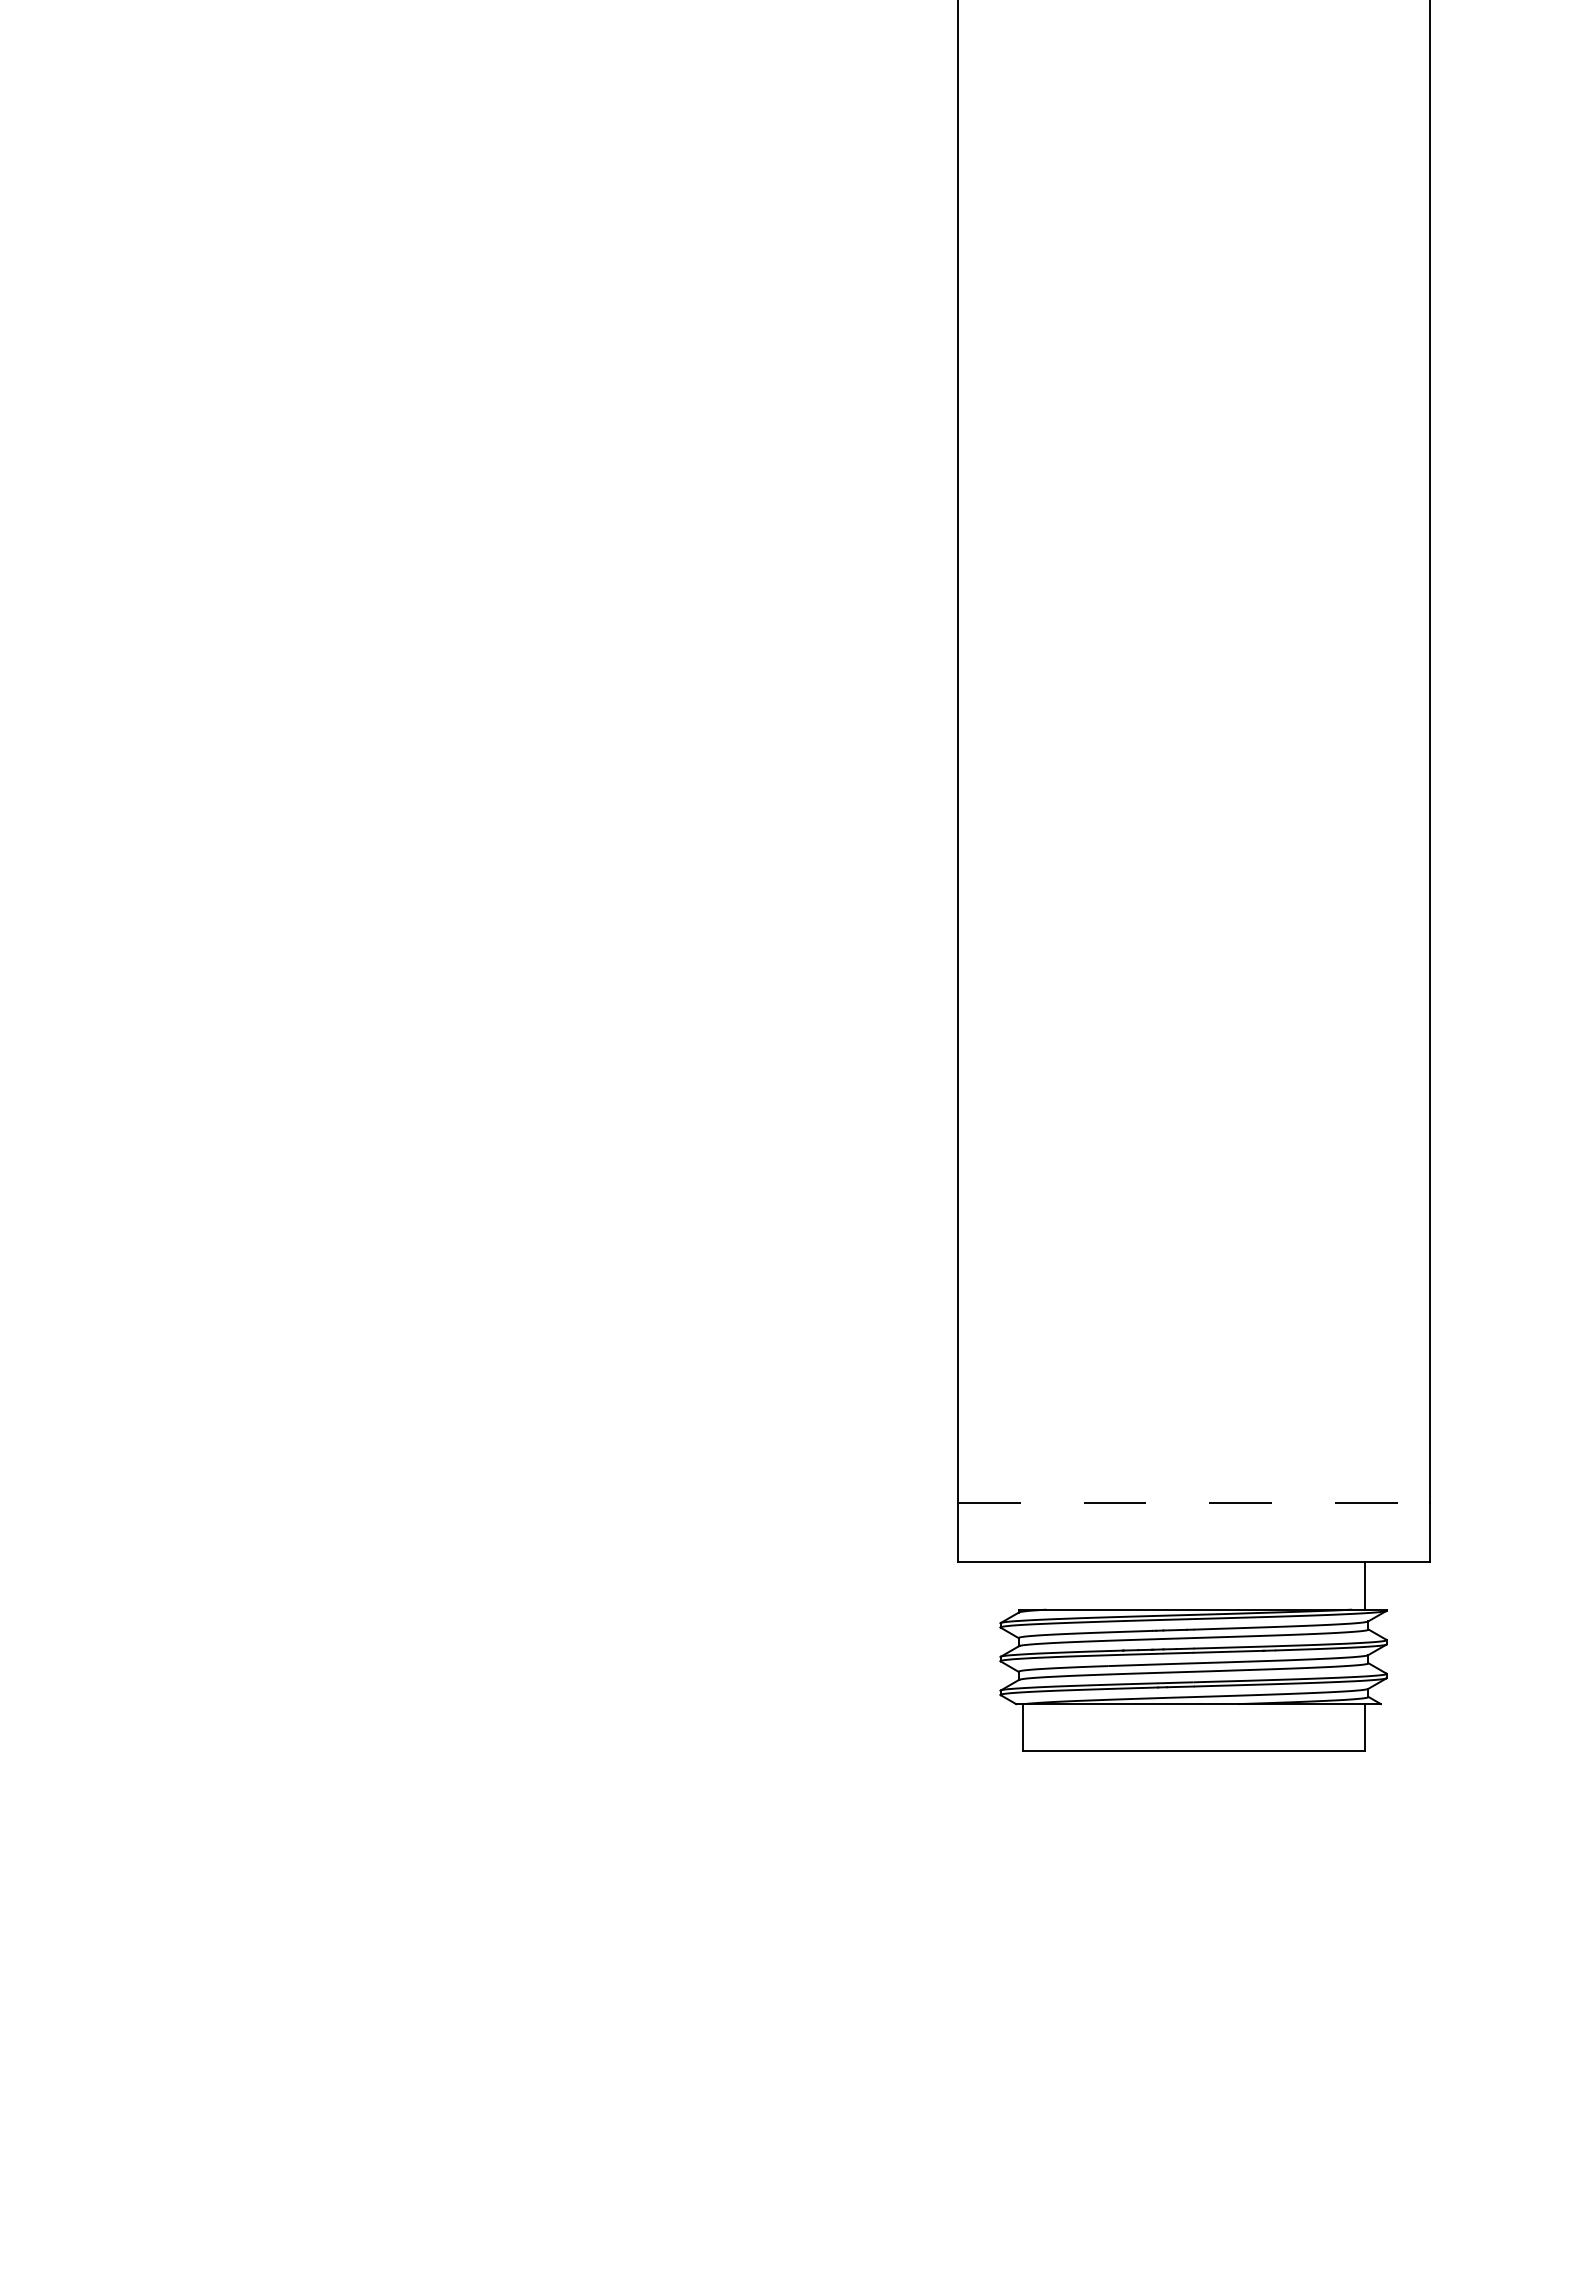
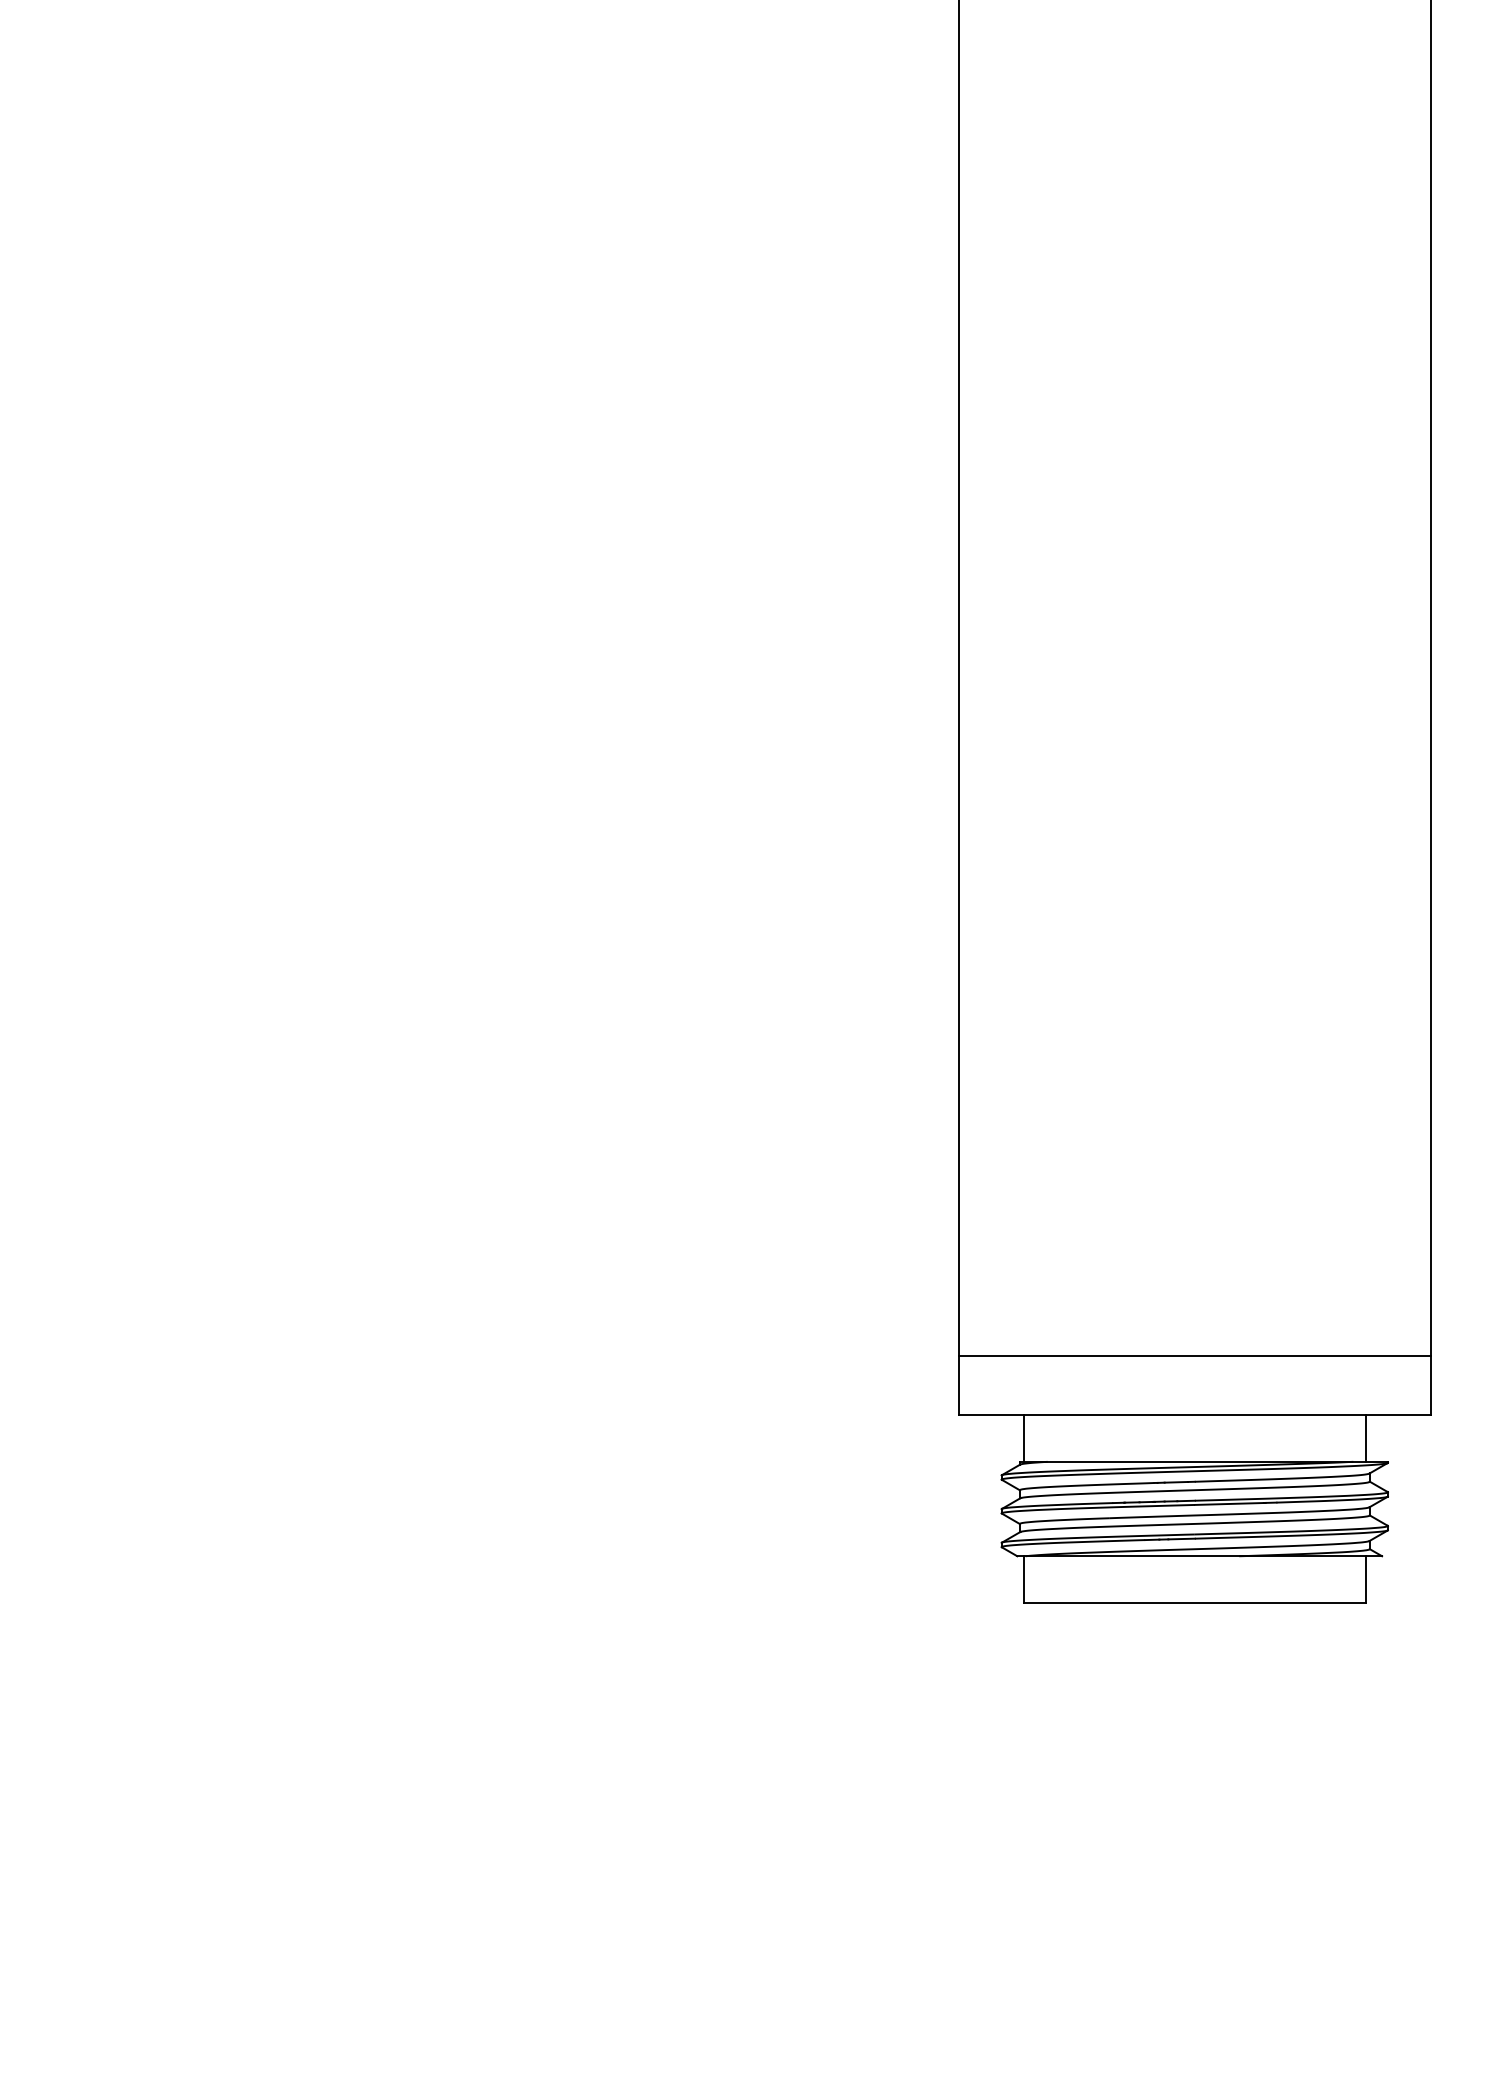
line: (1194, 1503) -> (1195, 1355), dashed -> solid
line: (1022, 1585) -> (1023, 1437), added

